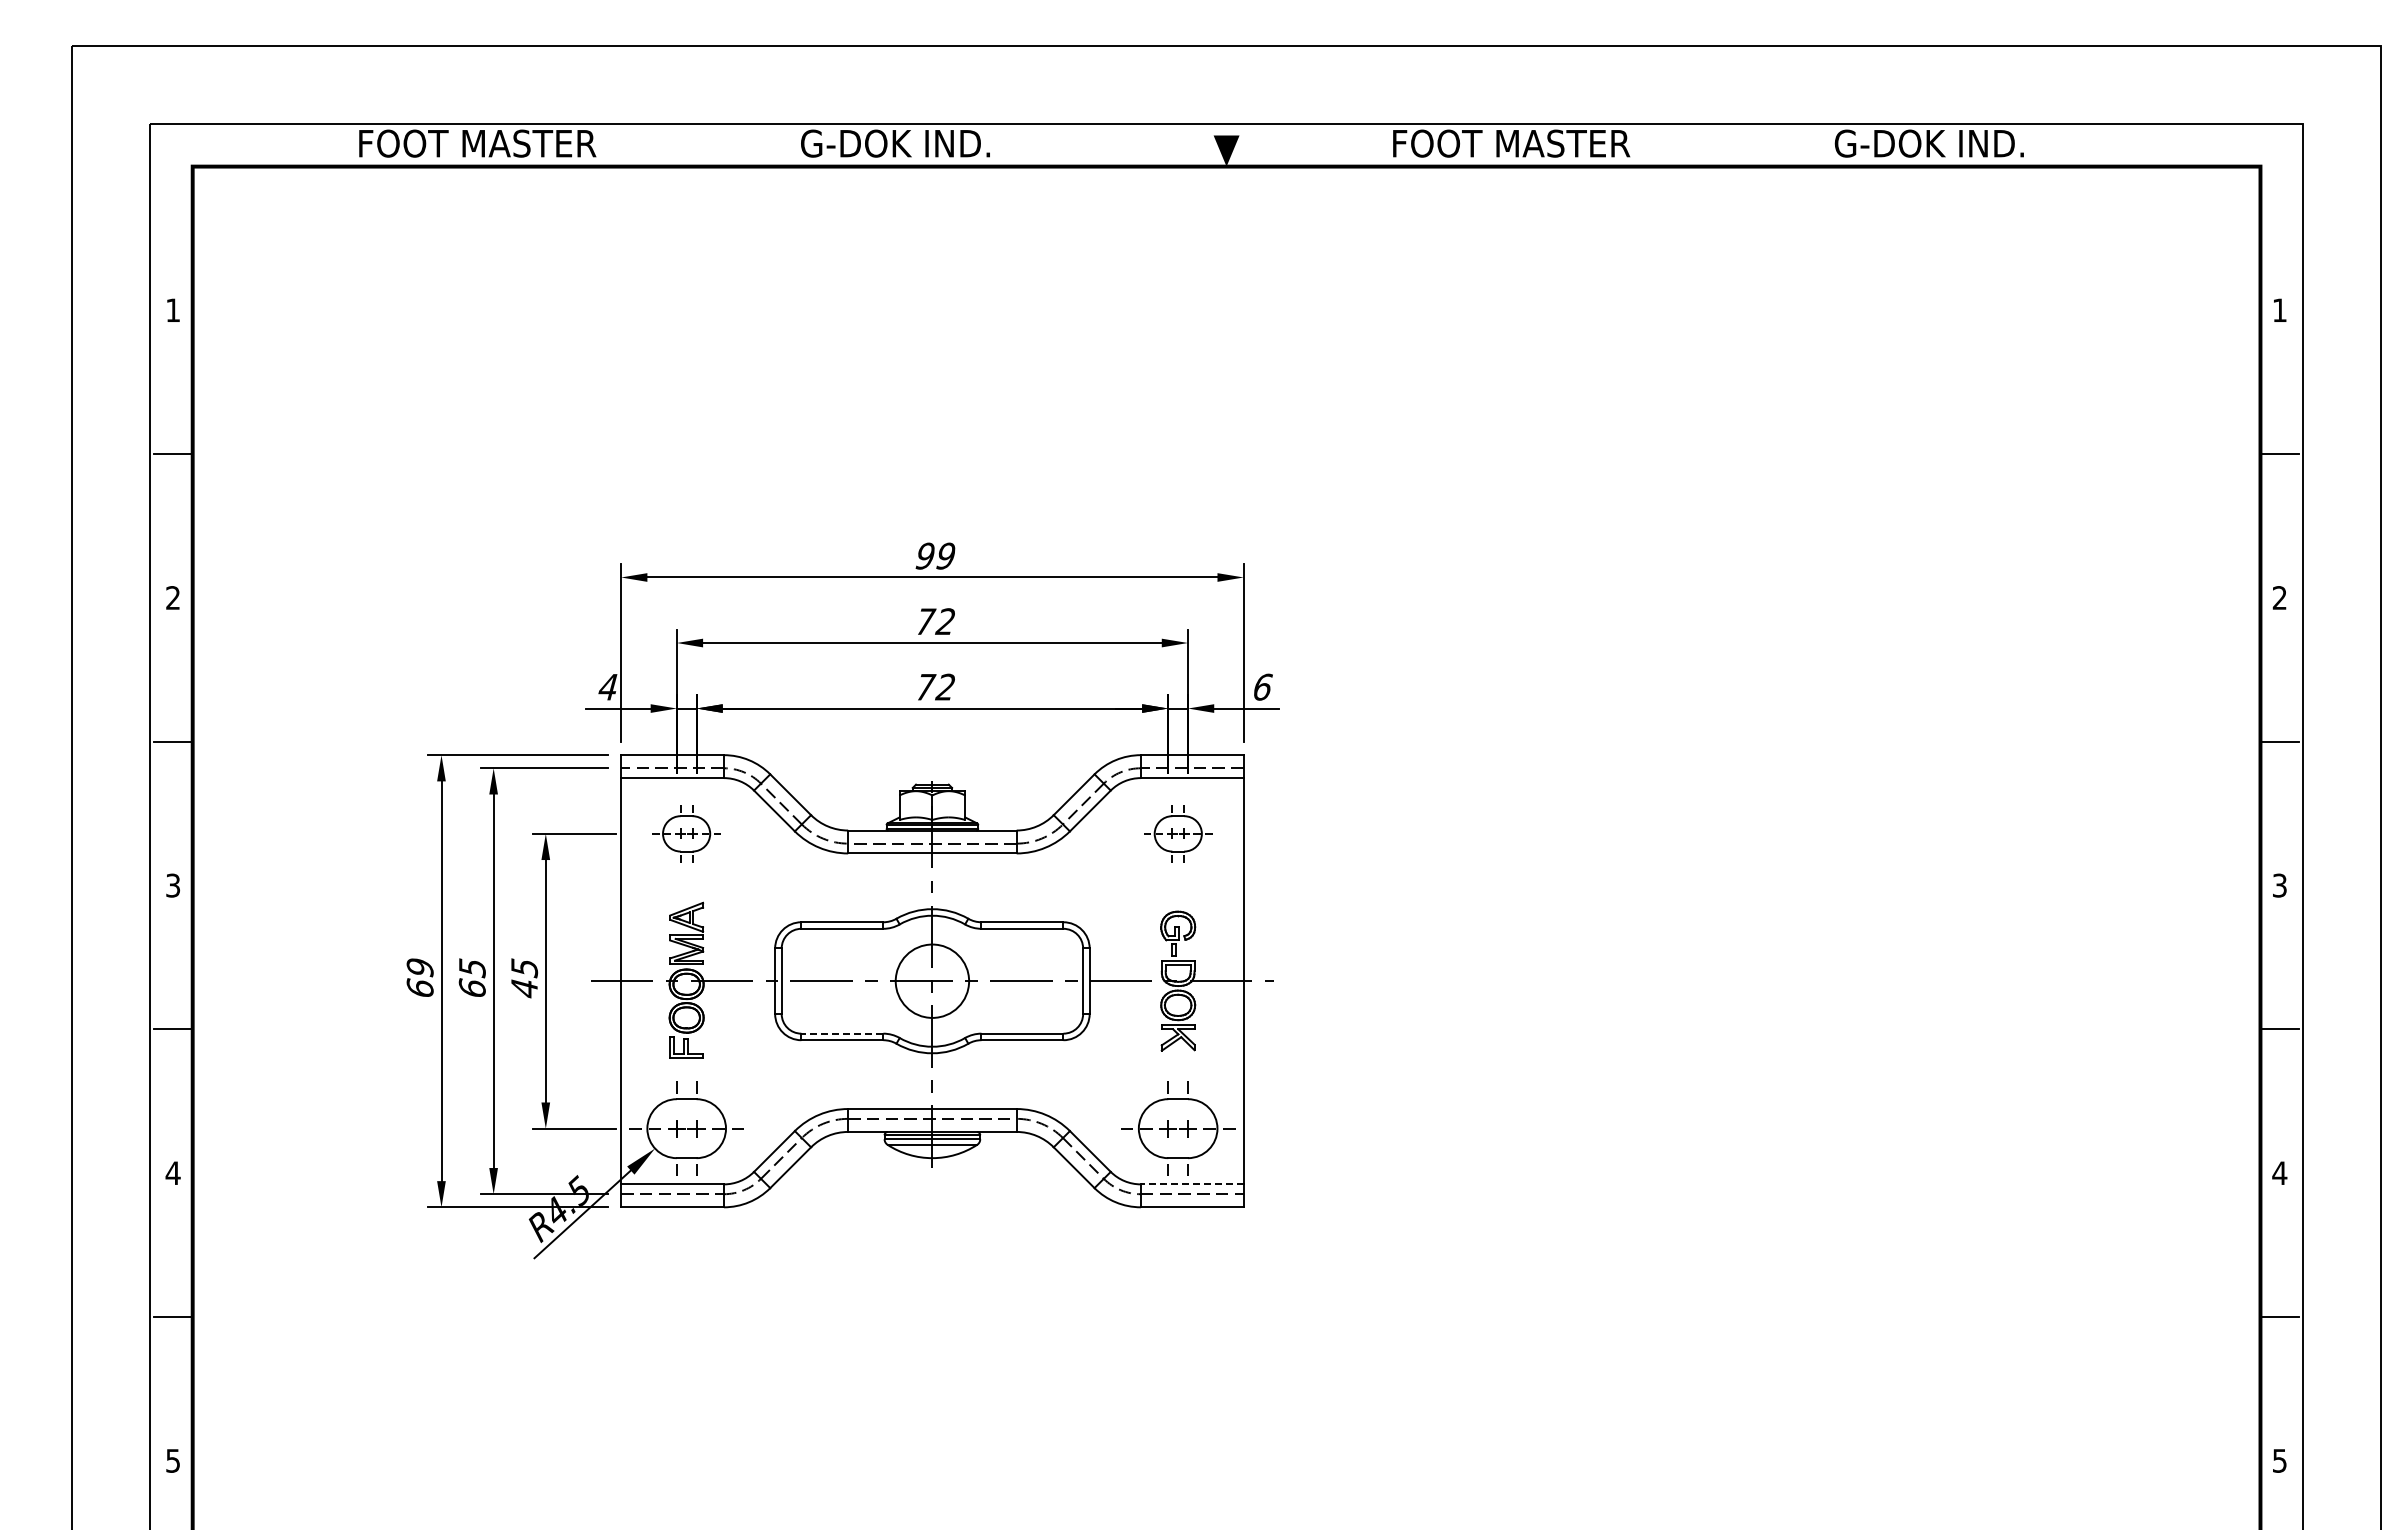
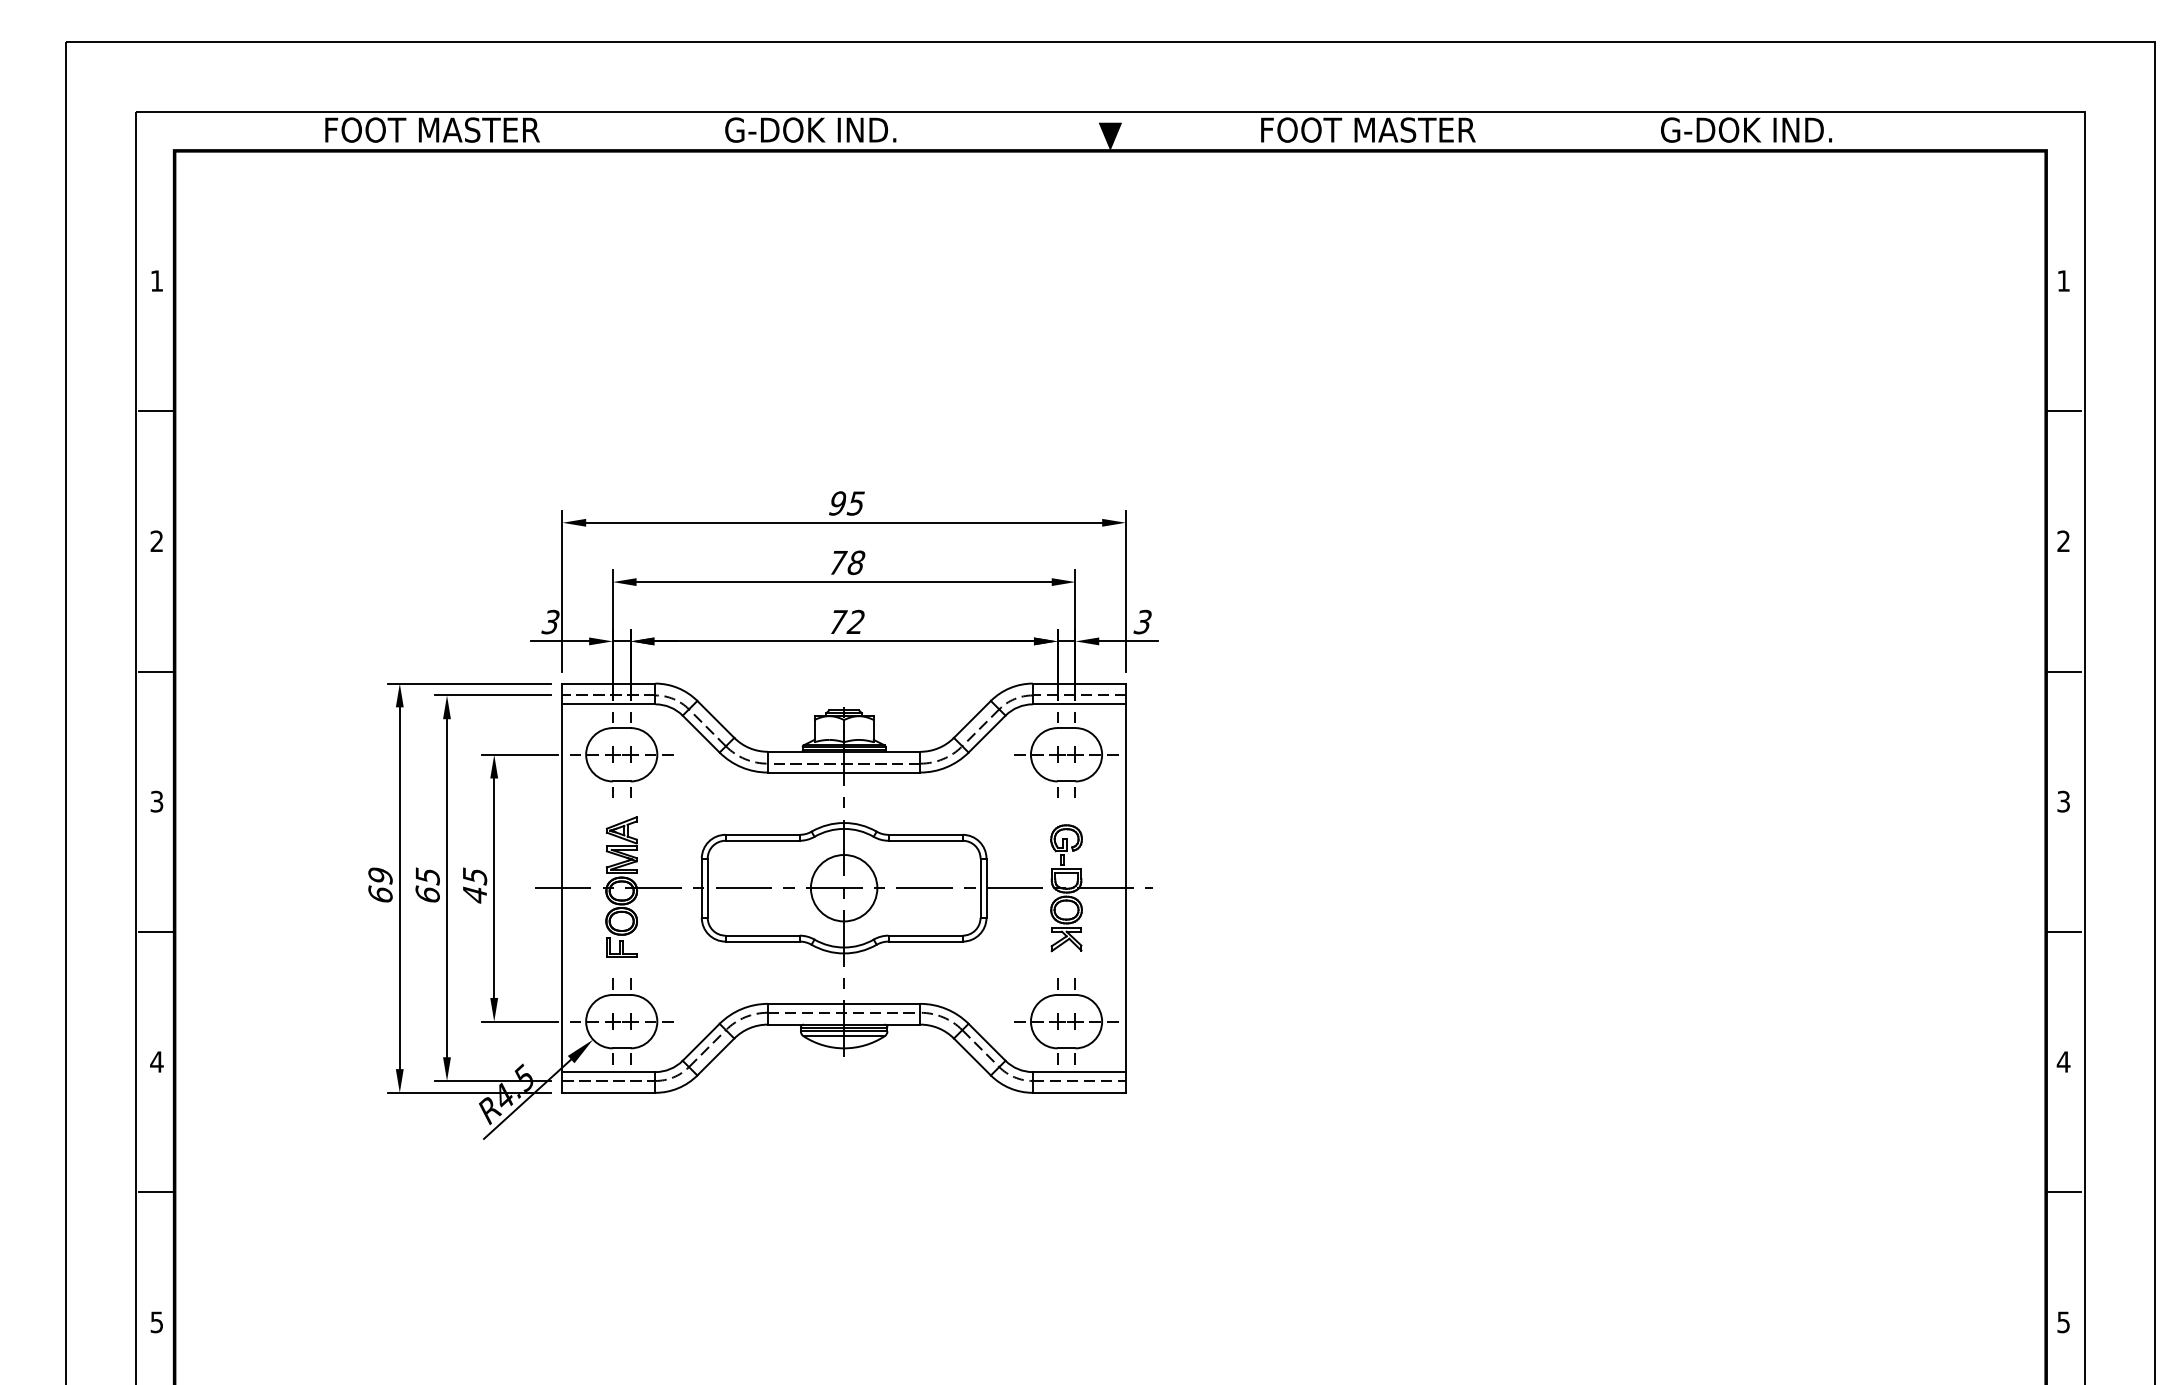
text: (945, 555) -> (855, 502), 99 -> 95
text: (945, 621) -> (855, 562), 72 -> 78
text: (607, 686) -> (550, 621), 4 -> 3
text: (1262, 686) -> (1142, 621), 6 -> 3
part: (686, 833) -> (621, 754), size x1.67
part: (1178, 833) -> (1066, 754), size x1.67
line: (841, 1033) -> (761, 935), dashed -> solid
line: (1191, 1184) -> (1078, 1072), dashed -> solid

